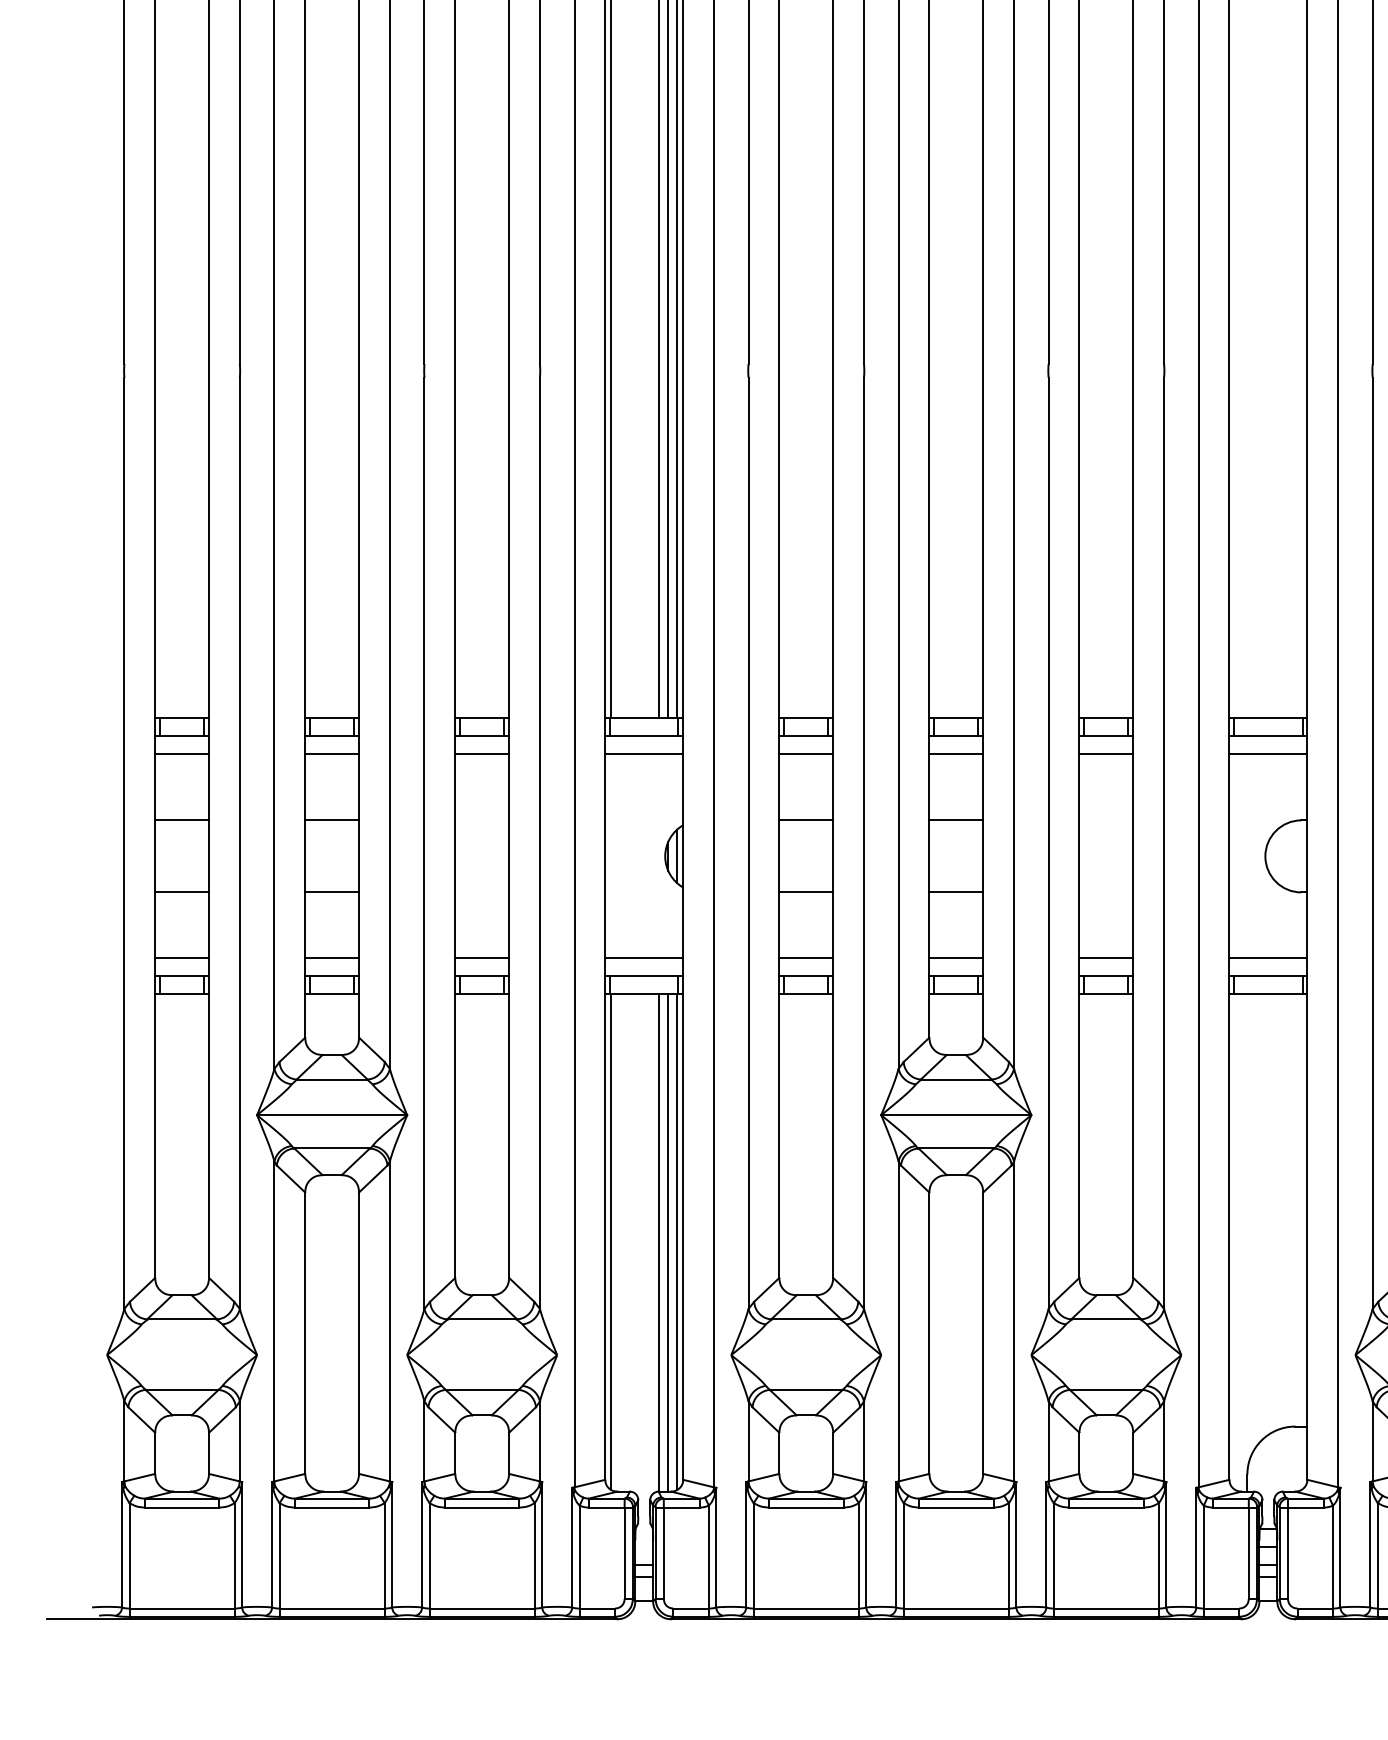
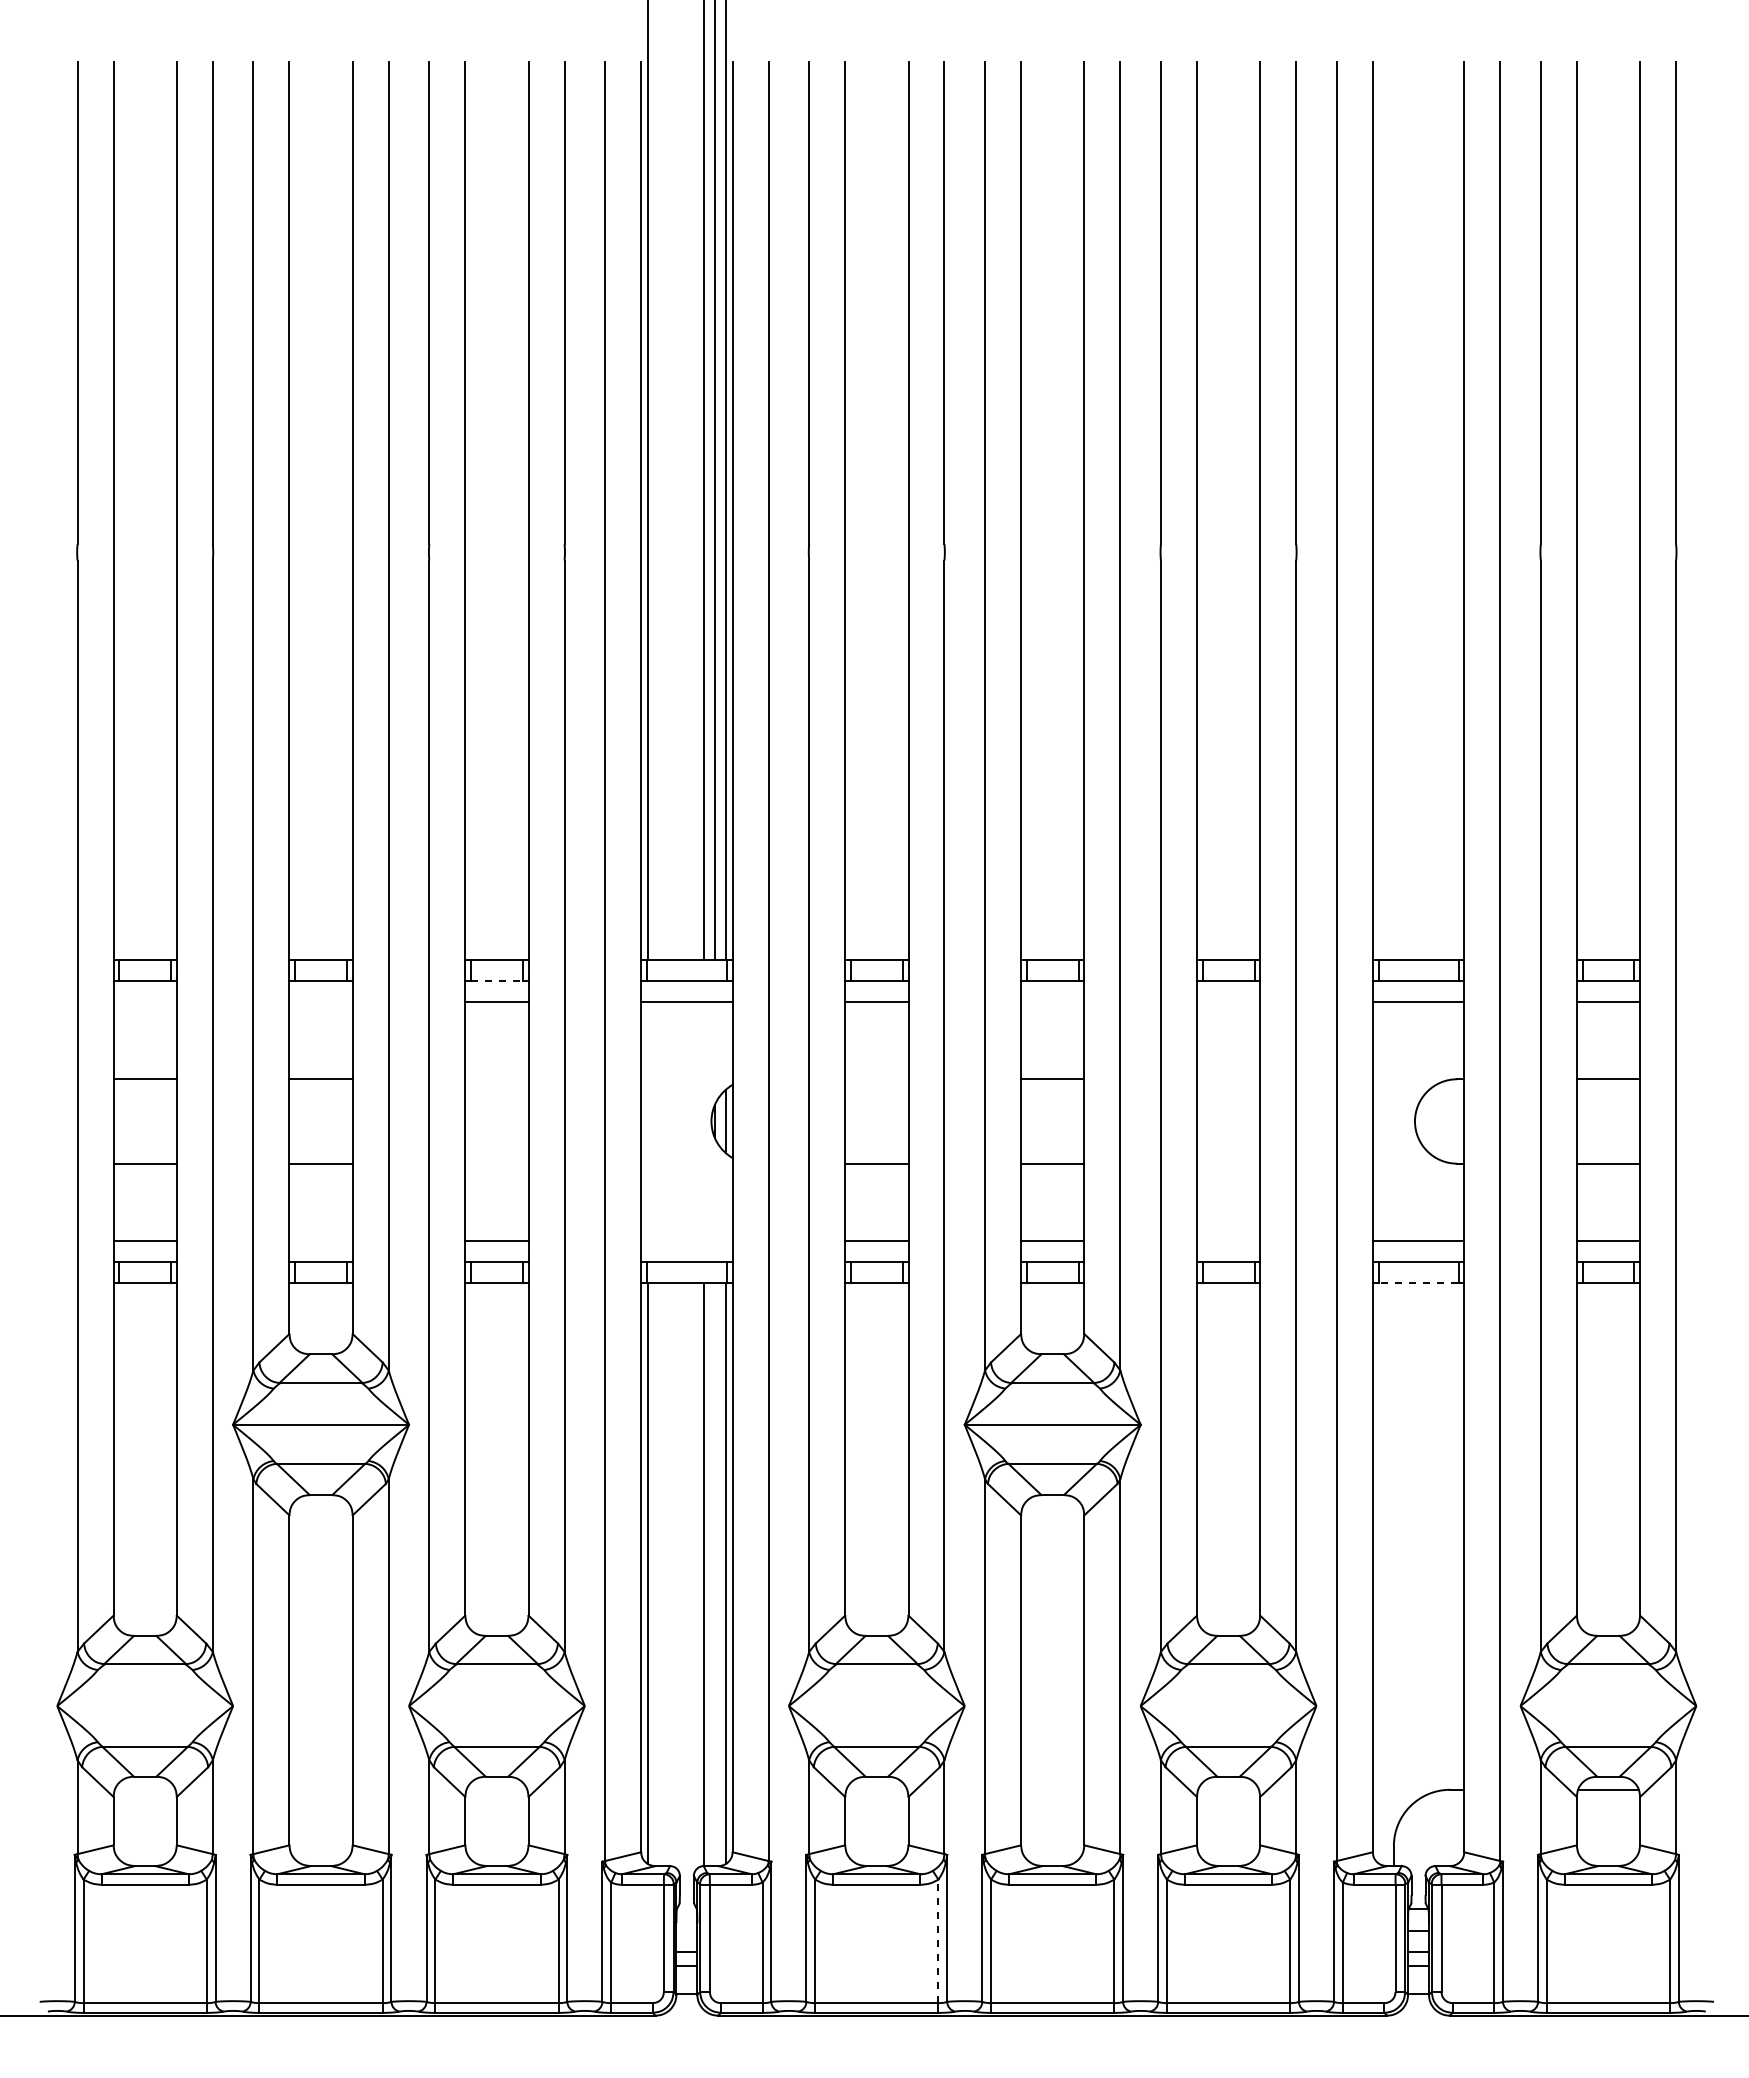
line: (481, 736) -> (496, 980), solid -> dashed
line: (181, 754) -> (144, 1001), removed
line: (331, 754) -> (320, 1001), removed
line: (956, 754) -> (1052, 1001), removed
line: (1106, 754) -> (1228, 1001), removed
line: (805, 820) -> (876, 1079), removed
line: (331, 958) -> (320, 1241), removed
line: (643, 958) -> (686, 1241), removed
line: (1106, 958) -> (1228, 1241), removed
line: (1268, 994) -> (1418, 1283), solid -> dashed
line: (668, 1242) -> (715, 1574), removed
line: (858, 1555) -> (938, 1941), solid -> dashed

